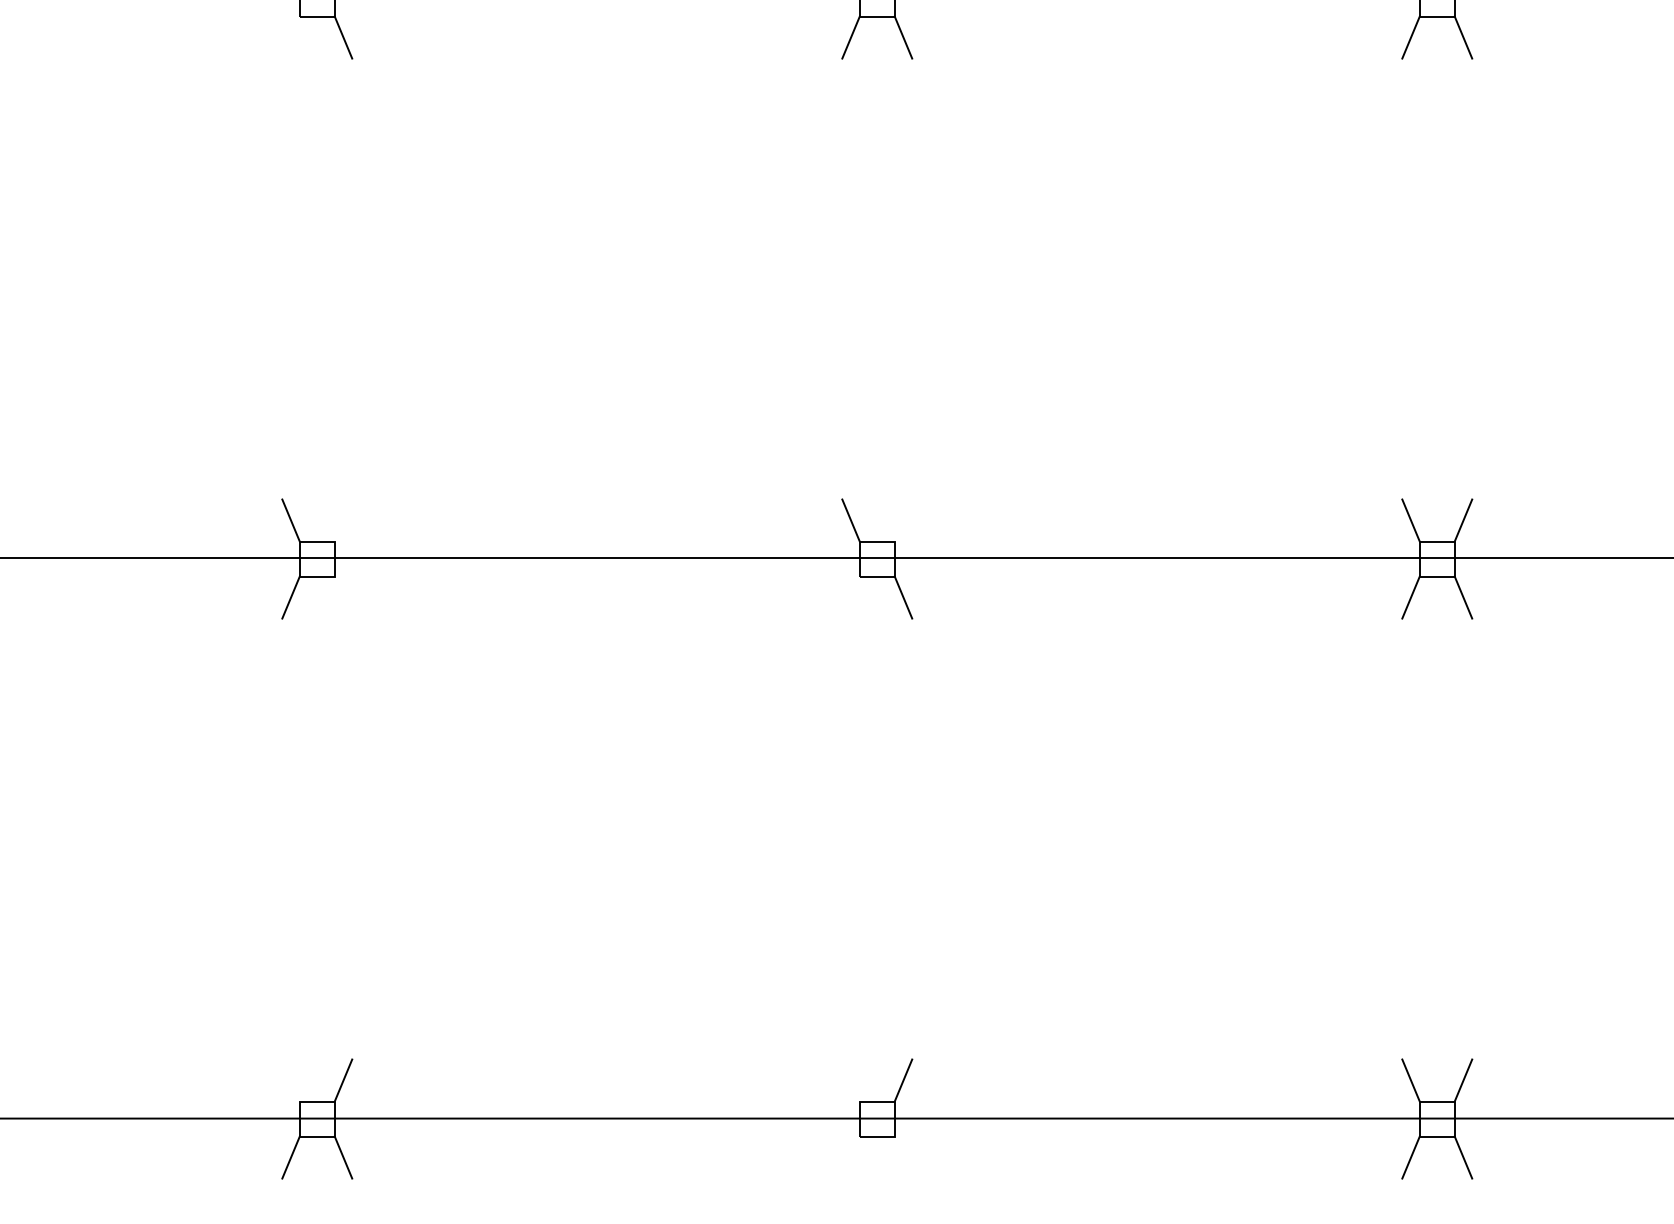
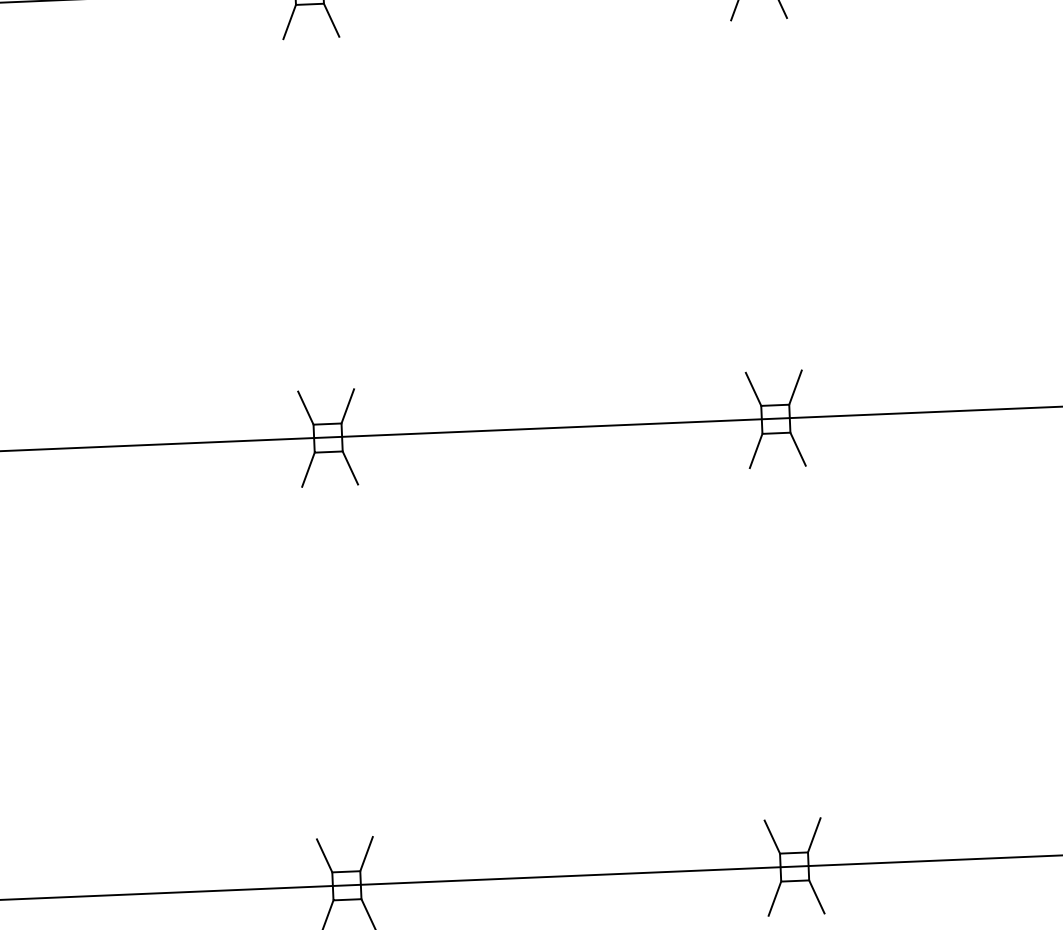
line: (290, 37) -> (289, 21), added
line: (343, 520) -> (347, 406), added
line: (903, 520) -> (795, 387), added
line: (343, 597) -> (350, 467), added
line: (850, 597) -> (755, 450), added
line: (290, 1080) -> (324, 855), added
line: (850, 1080) -> (771, 837), added
line: (850, 1157) -> (774, 898), added
line: (903, 1157) -> (816, 896), added

